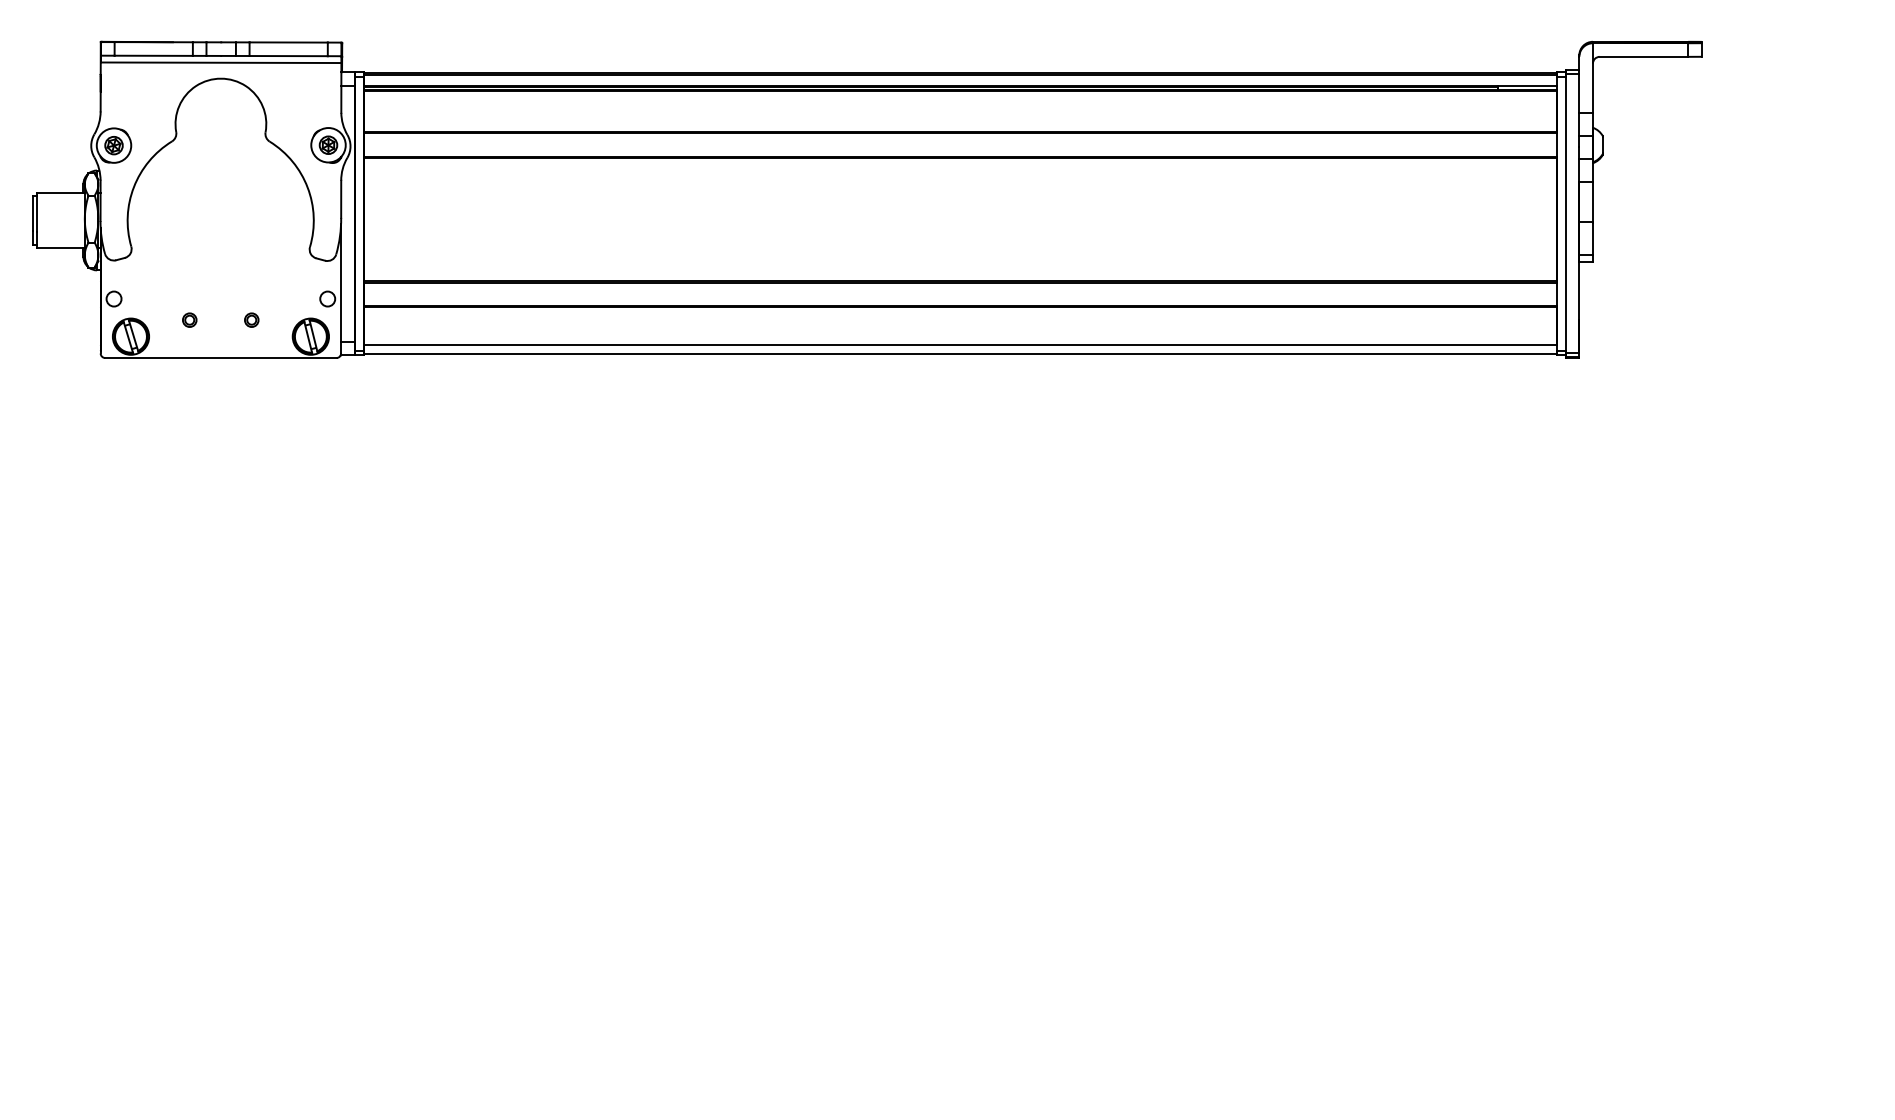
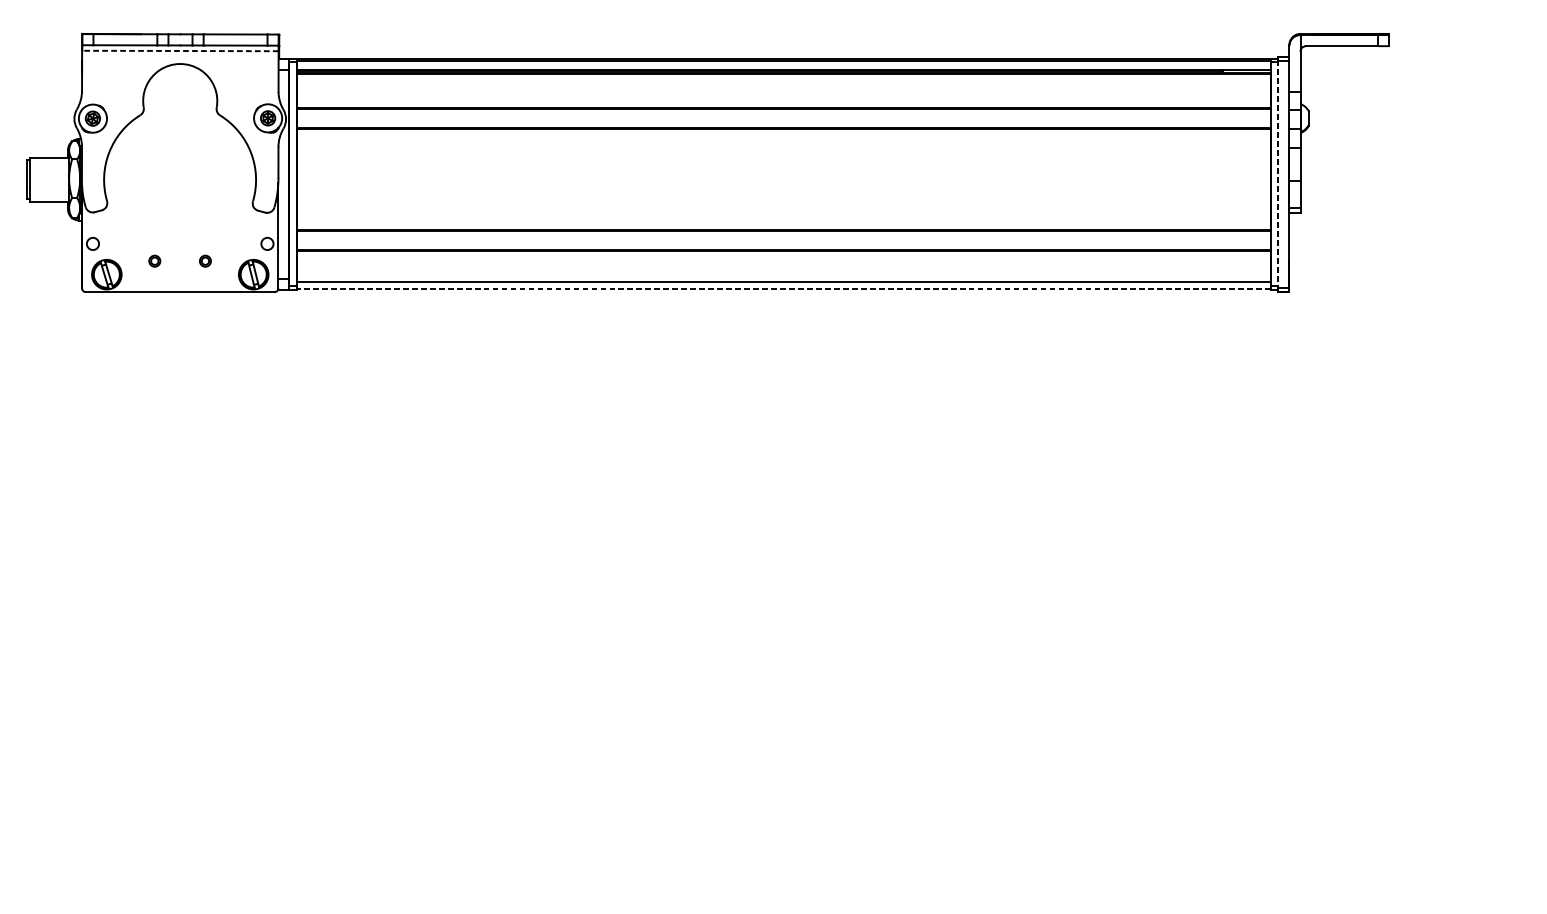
line: (220, 62) -> (179, 50), solid -> dashed
line: (1565, 214) -> (1278, 174), solid -> dashed
line: (959, 354) -> (783, 289), solid -> dashed

